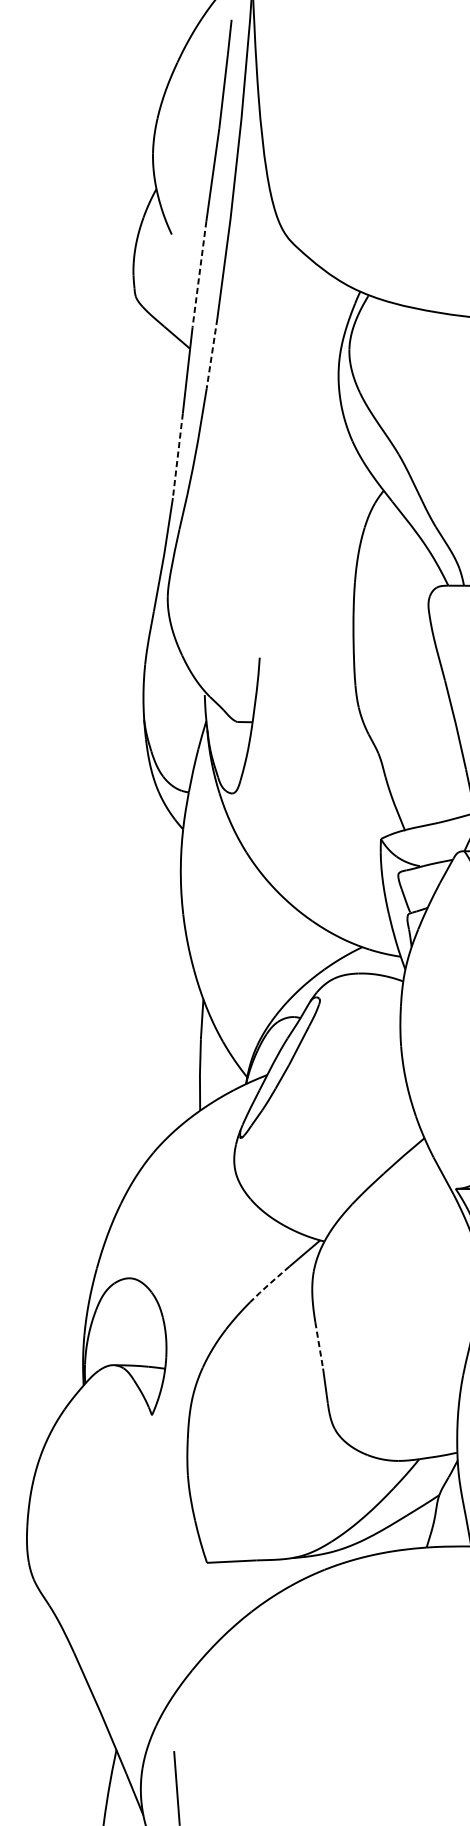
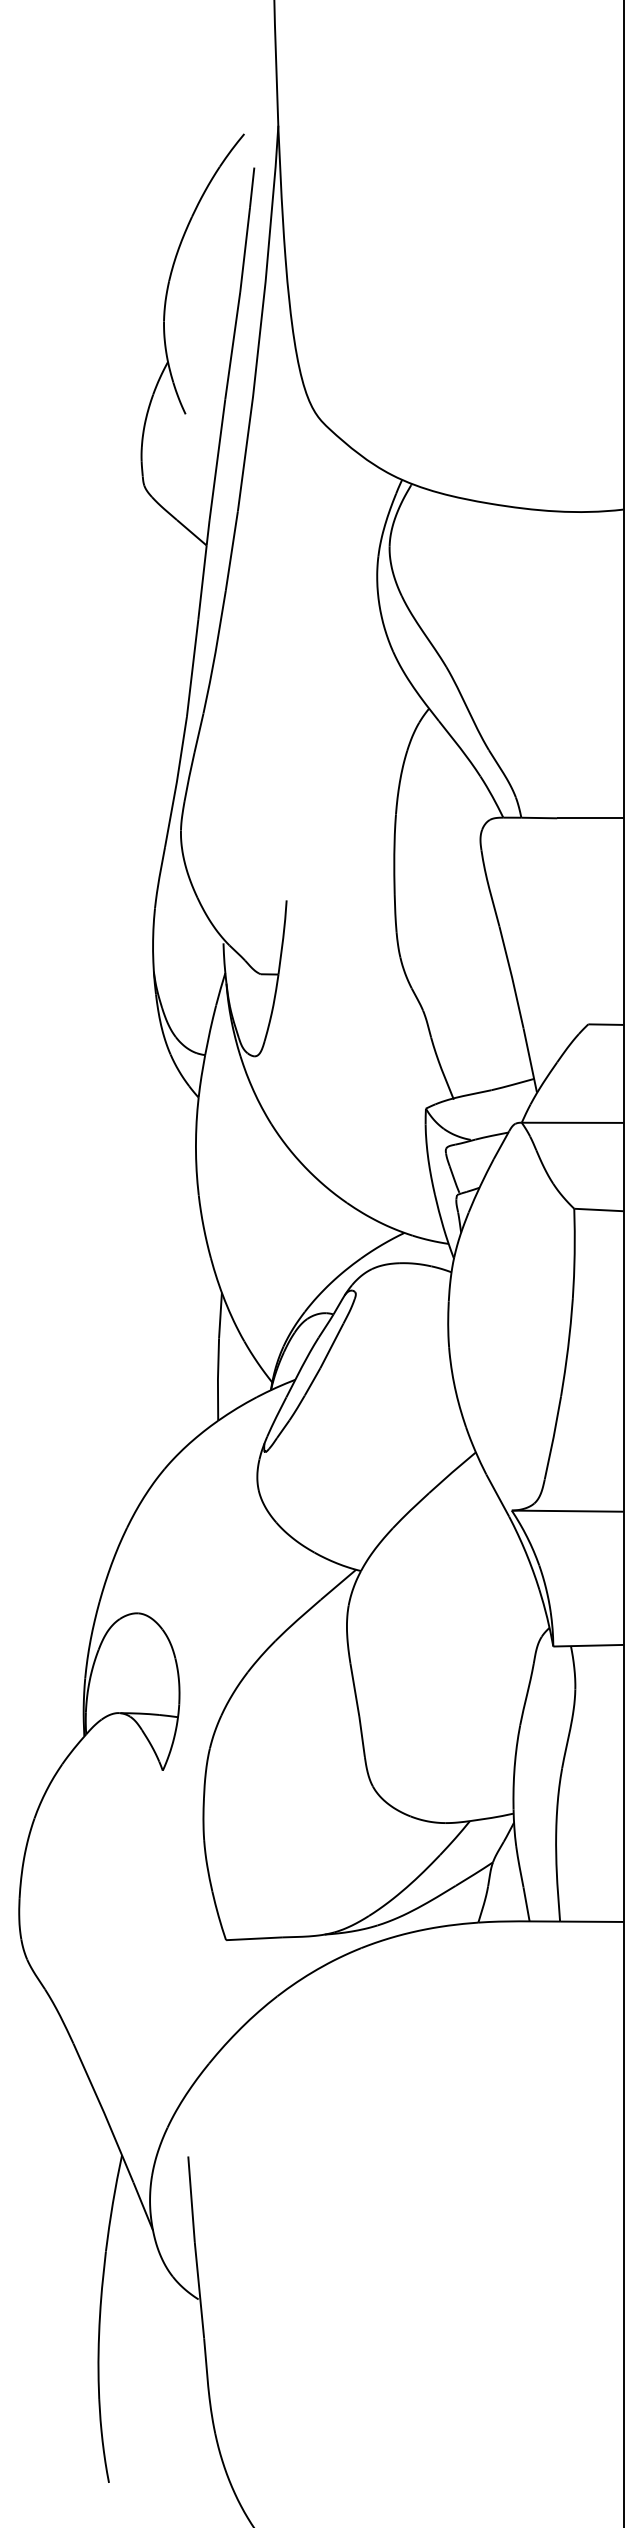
line: (199, 274) -> (217, 460), dashed -> solid
line: (211, 353) -> (231, 551), dashed -> solid
line: (177, 455) -> (192, 668), dashed -> solid
line: (269, 1284) -> (297, 1620), dashed -> solid
line: (318, 1345) -> (354, 1690), dashed -> solid

